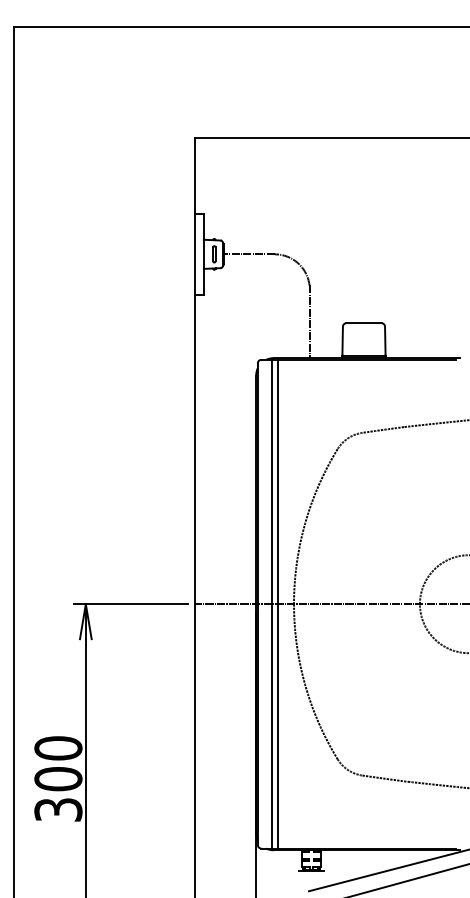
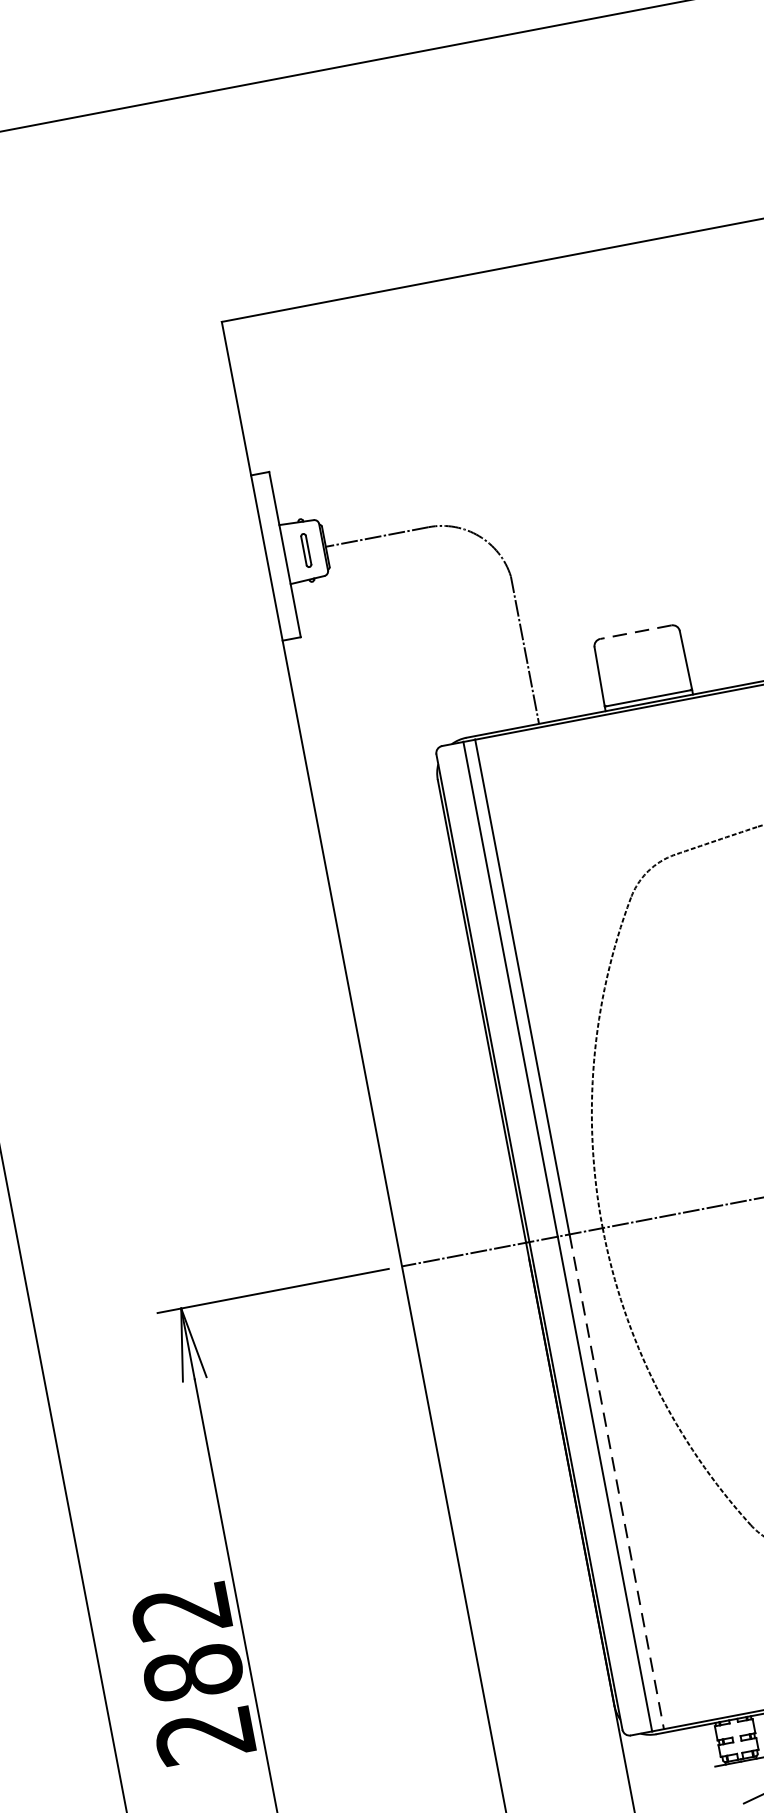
line: (363, 323) -> (634, 632), solid -> dashed
line: (277, 726) -> (616, 1482), solid -> dashed
text: (58, 778) -> (193, 1671), 300 -> 282

